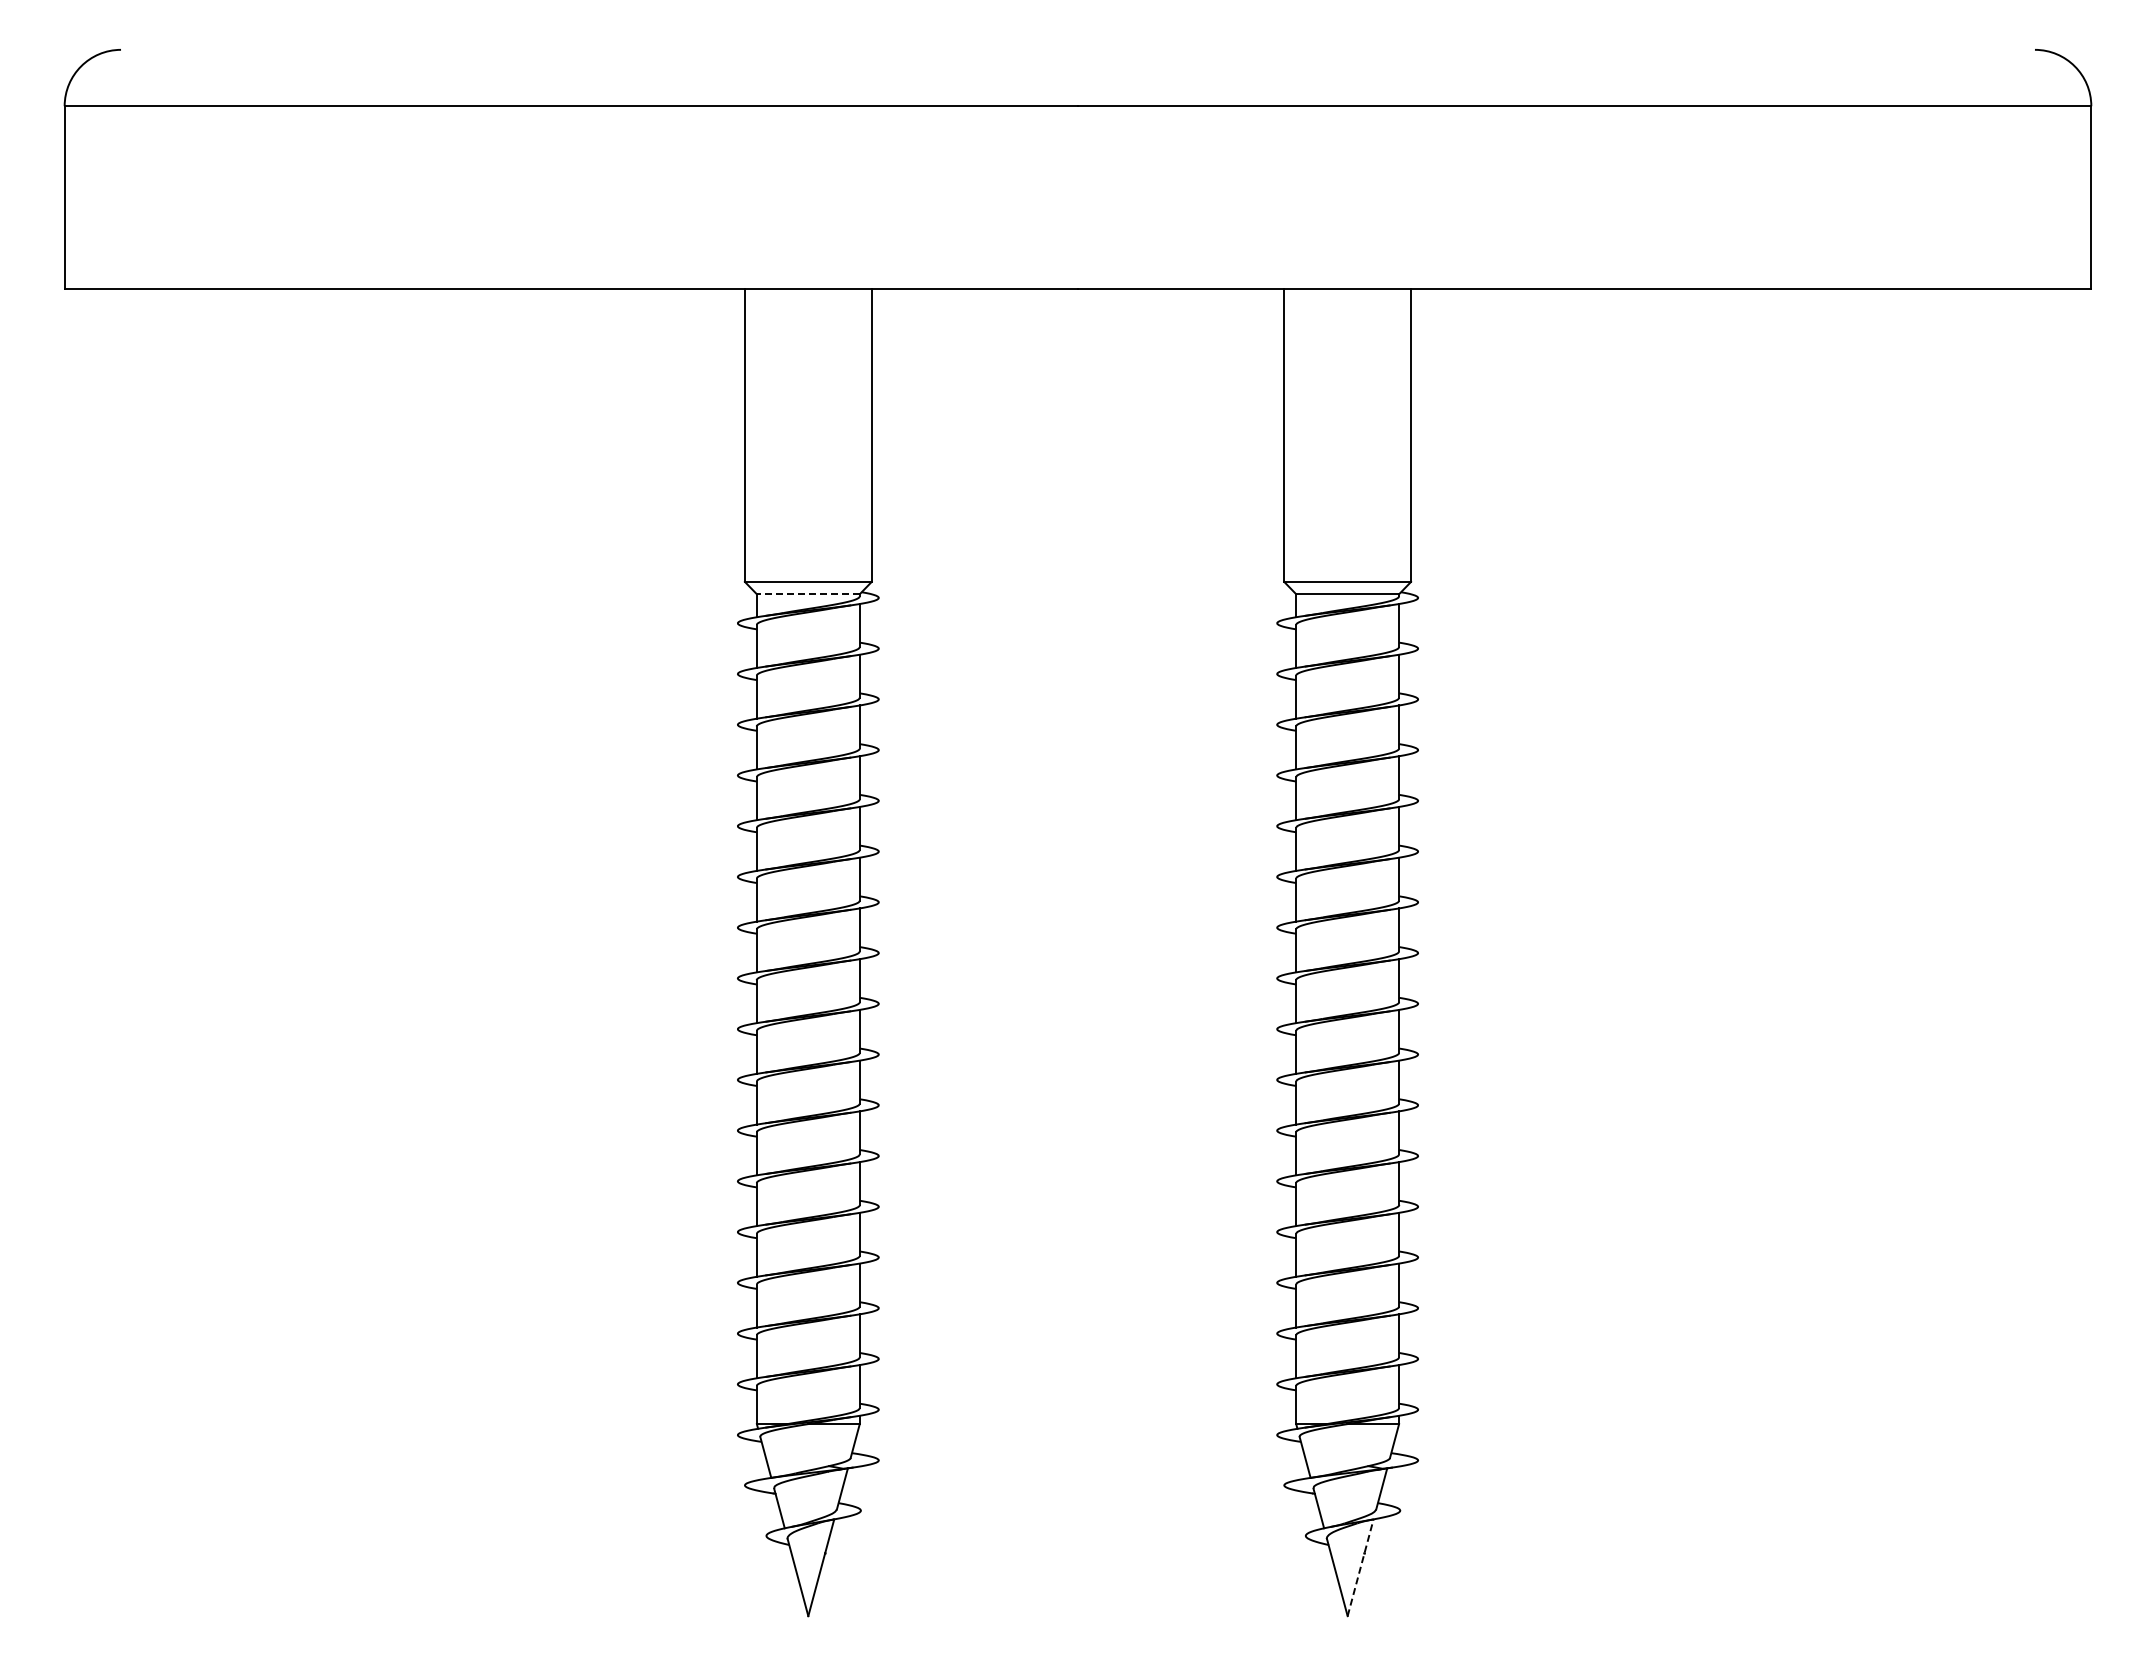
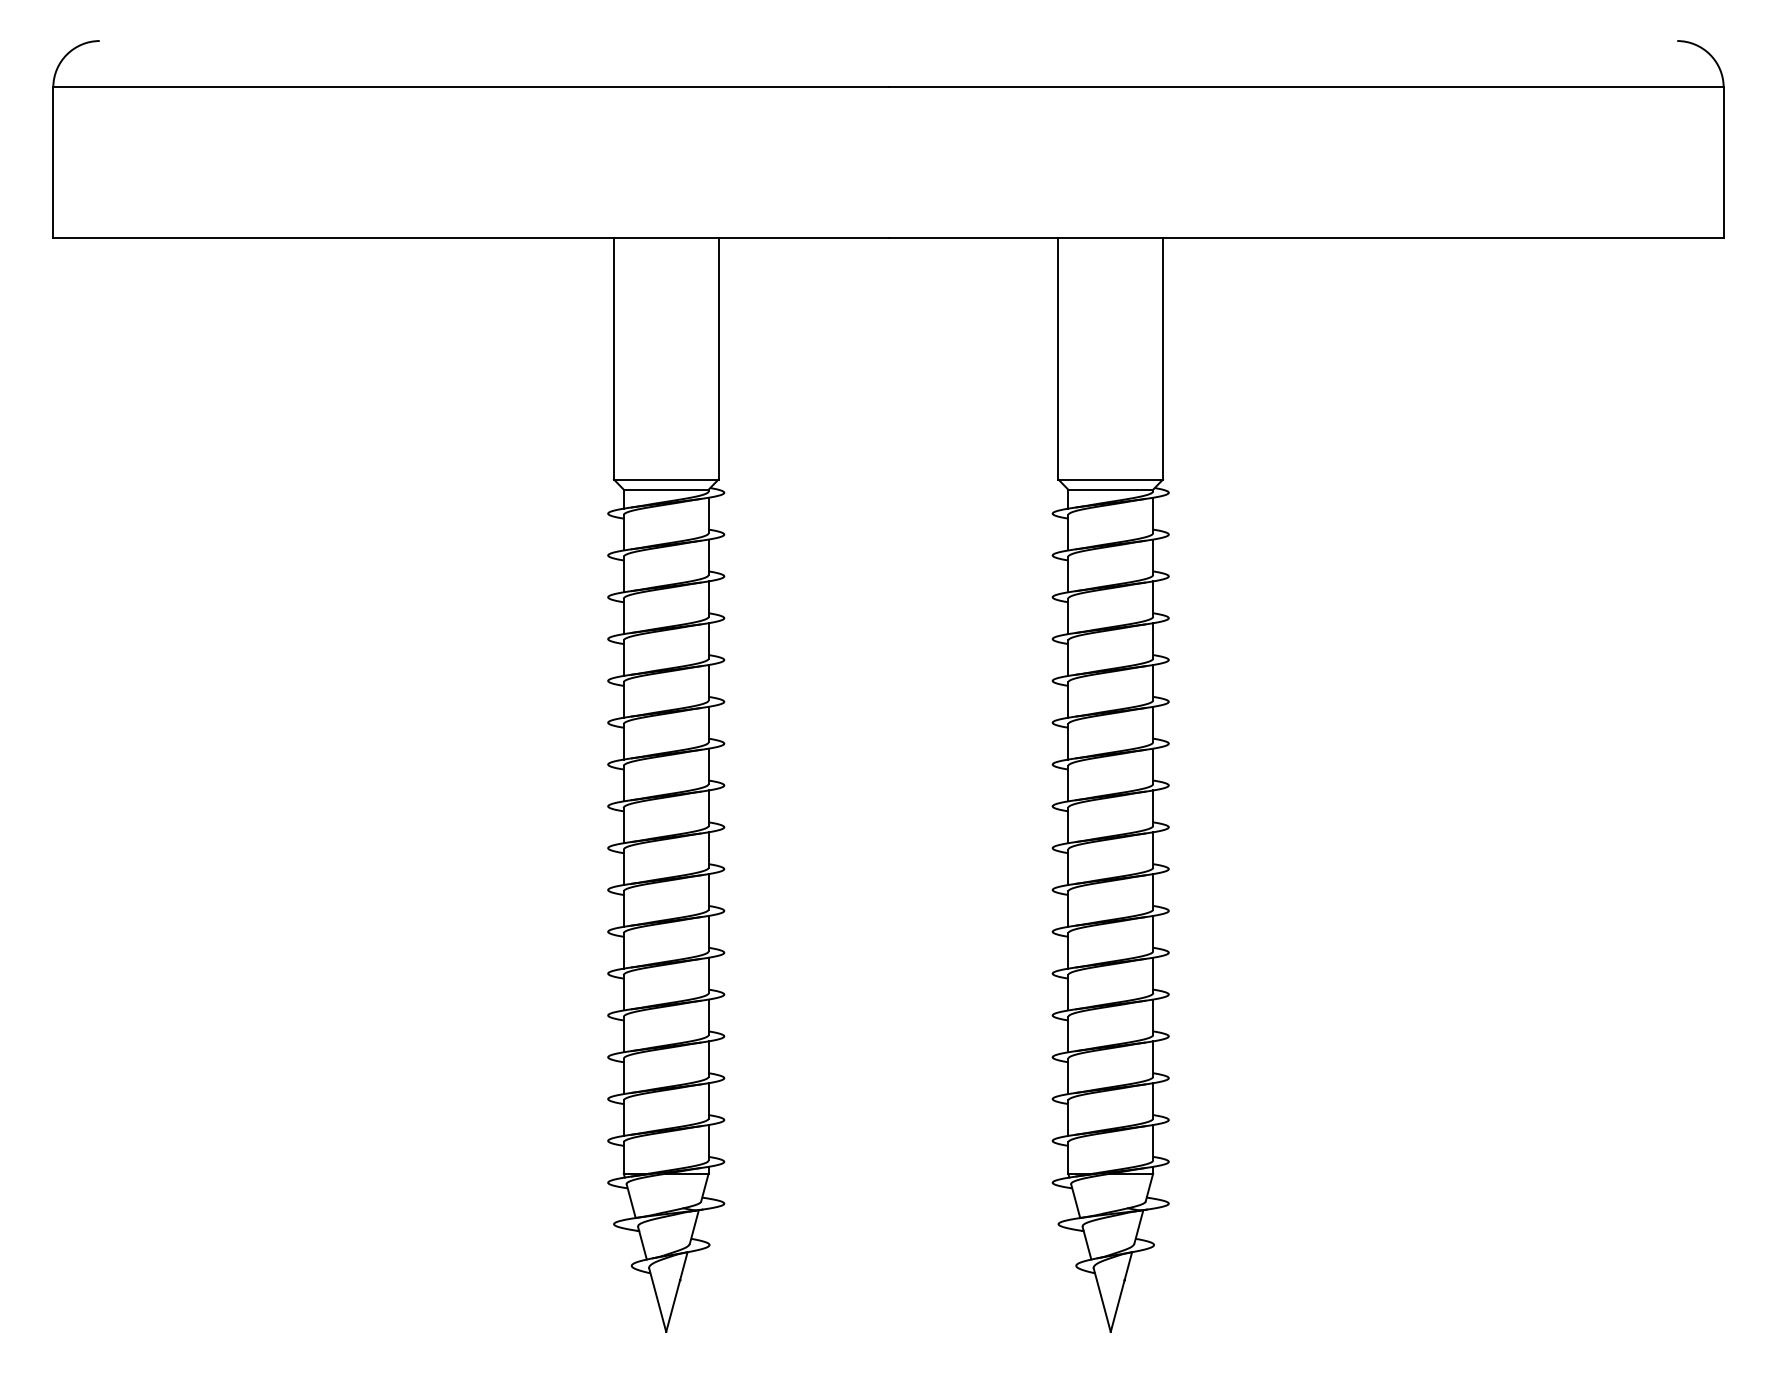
line: (807, 594) -> (665, 489), dashed -> solid
line: (1360, 1567) -> (1121, 1291), dashed -> solid

